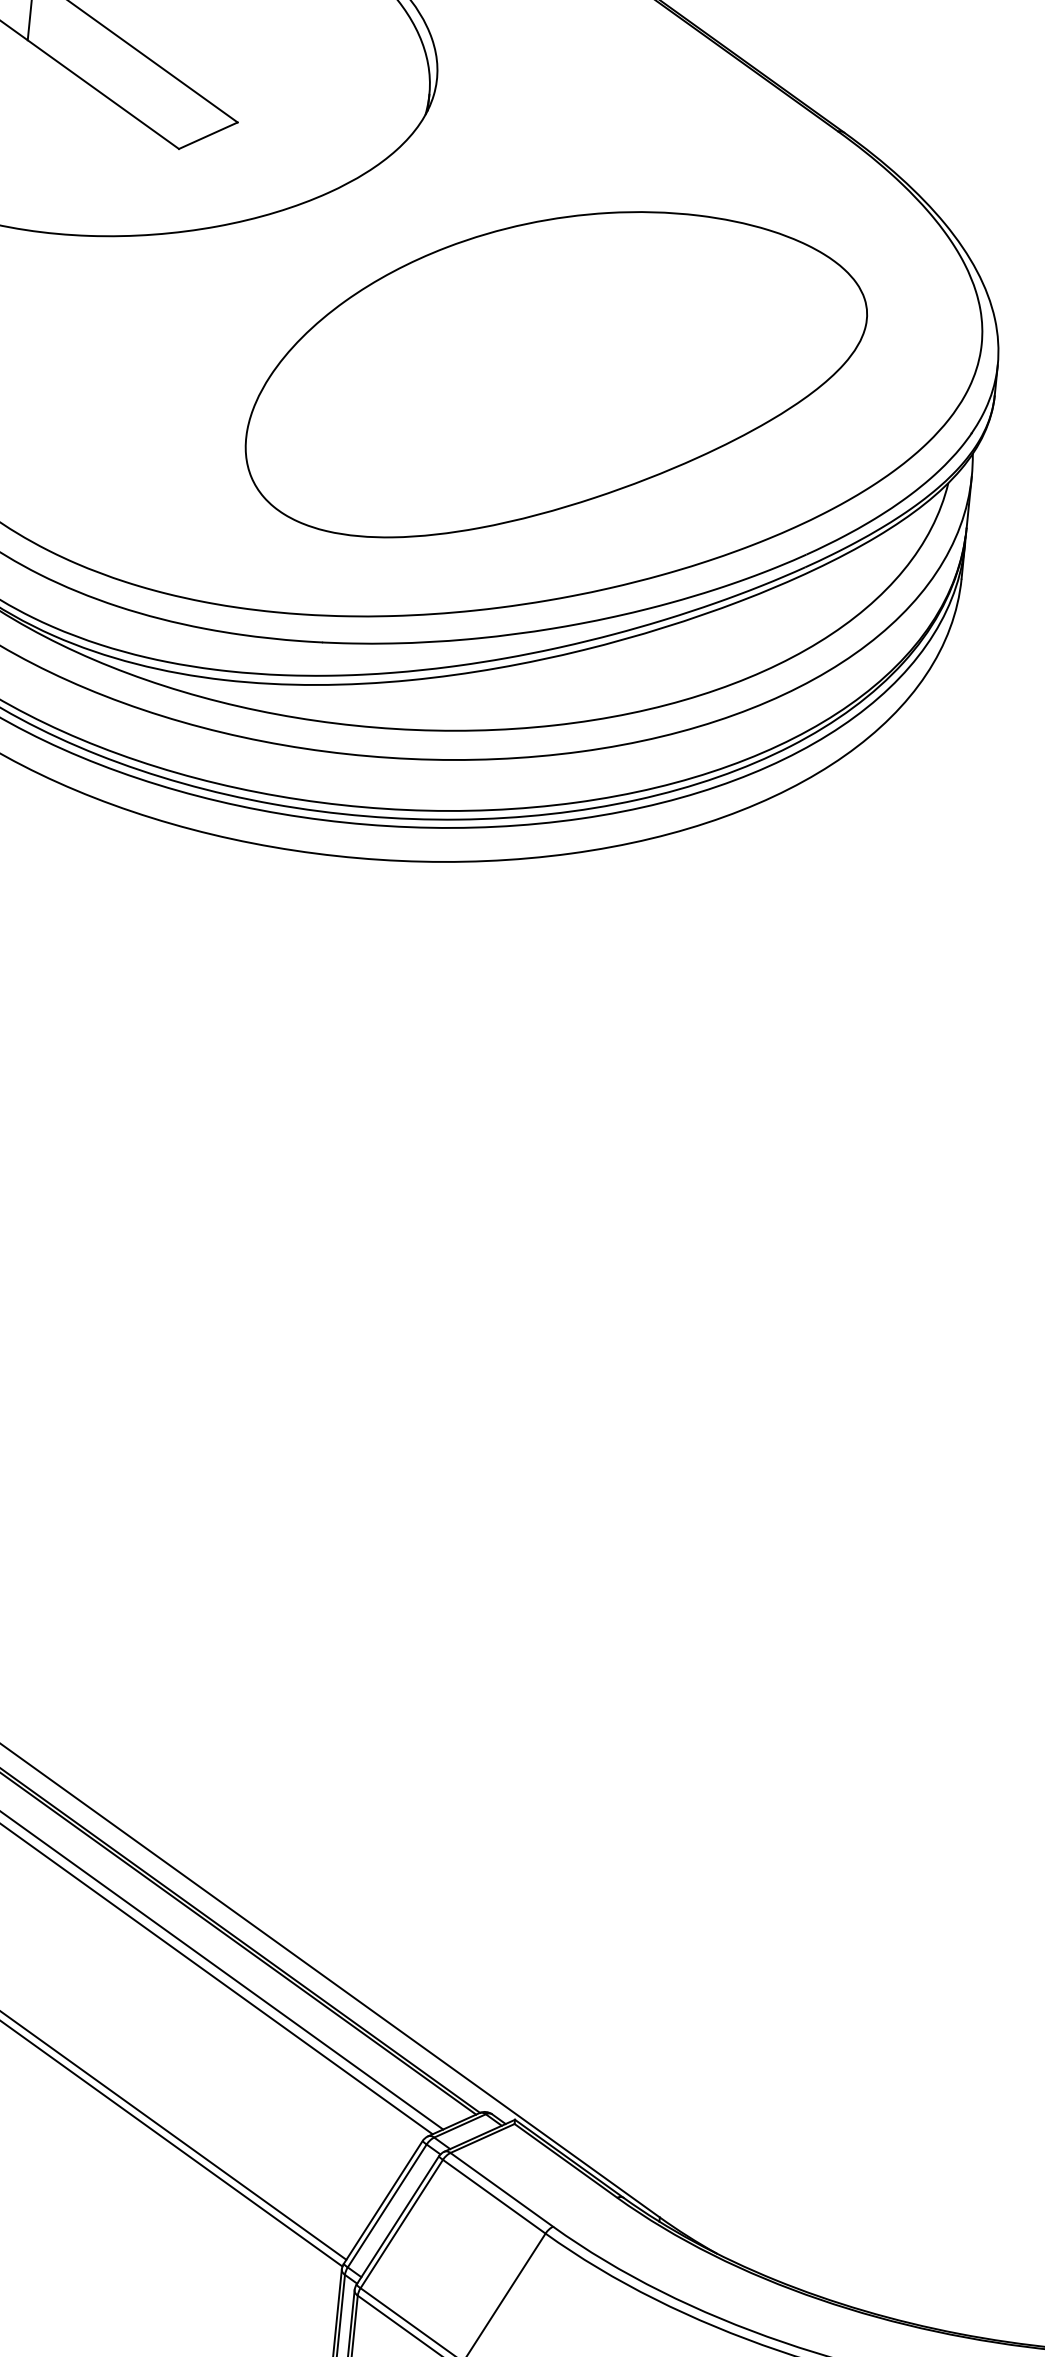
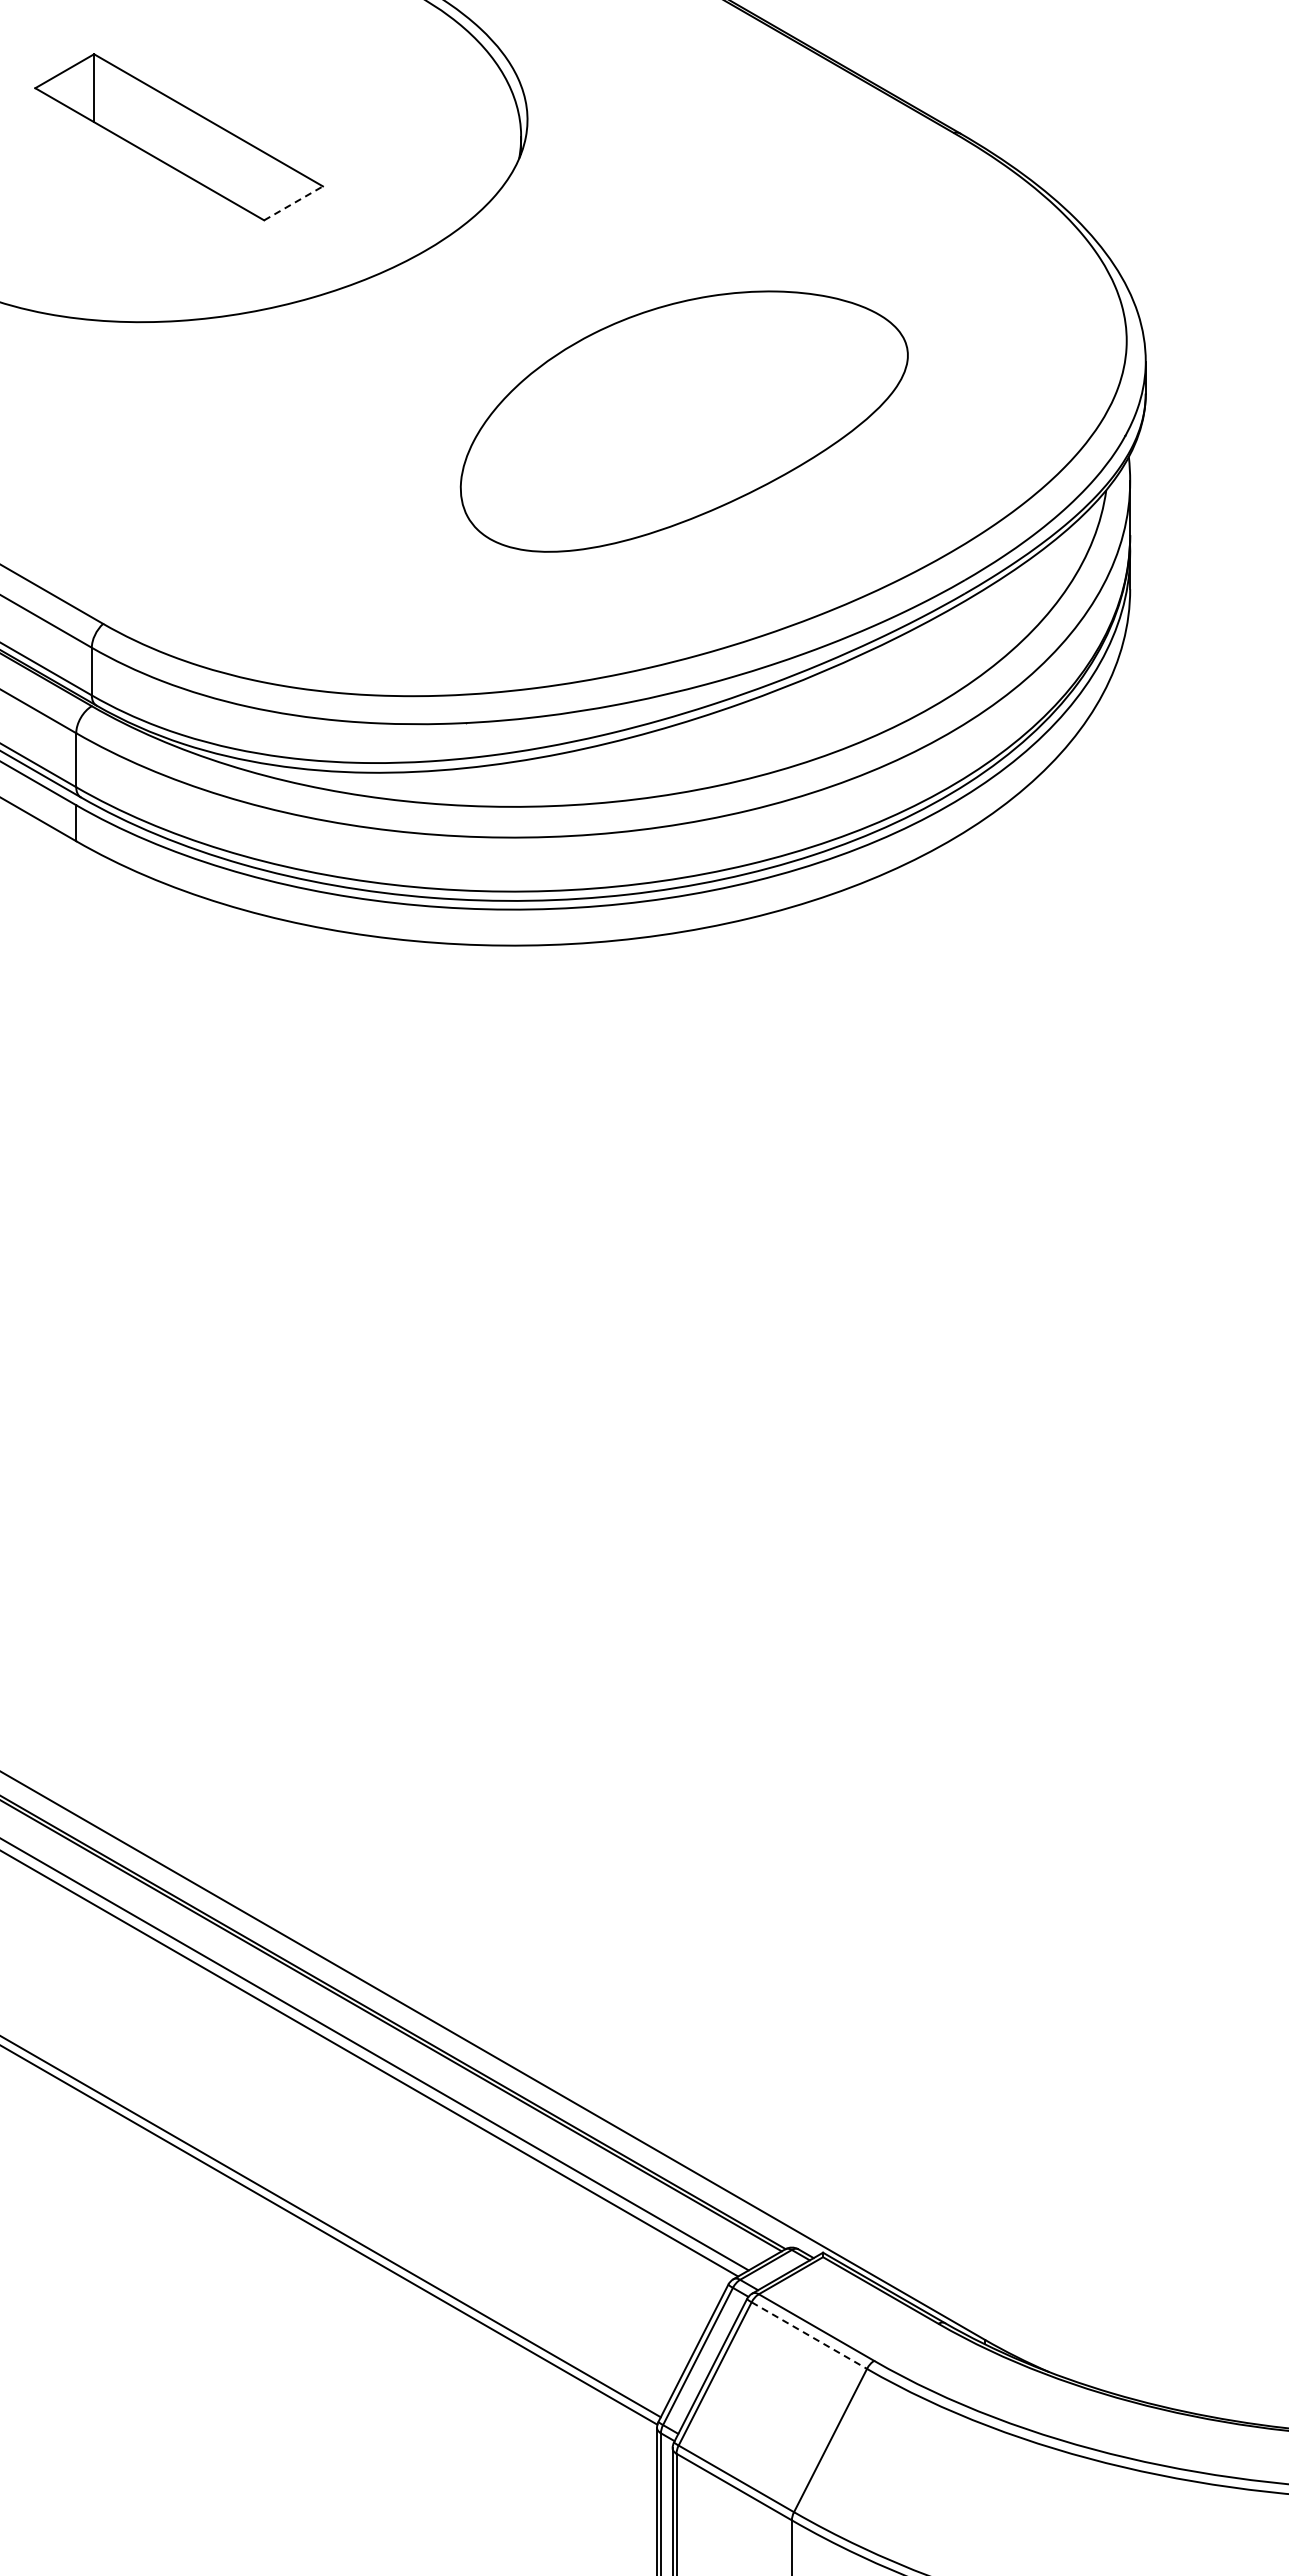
line: (208, 135) -> (293, 203), solid -> dashed
part: (556, 378) -> (684, 421), size x0.7
line: (494, 2196) -> (809, 2335), solid -> dashed

